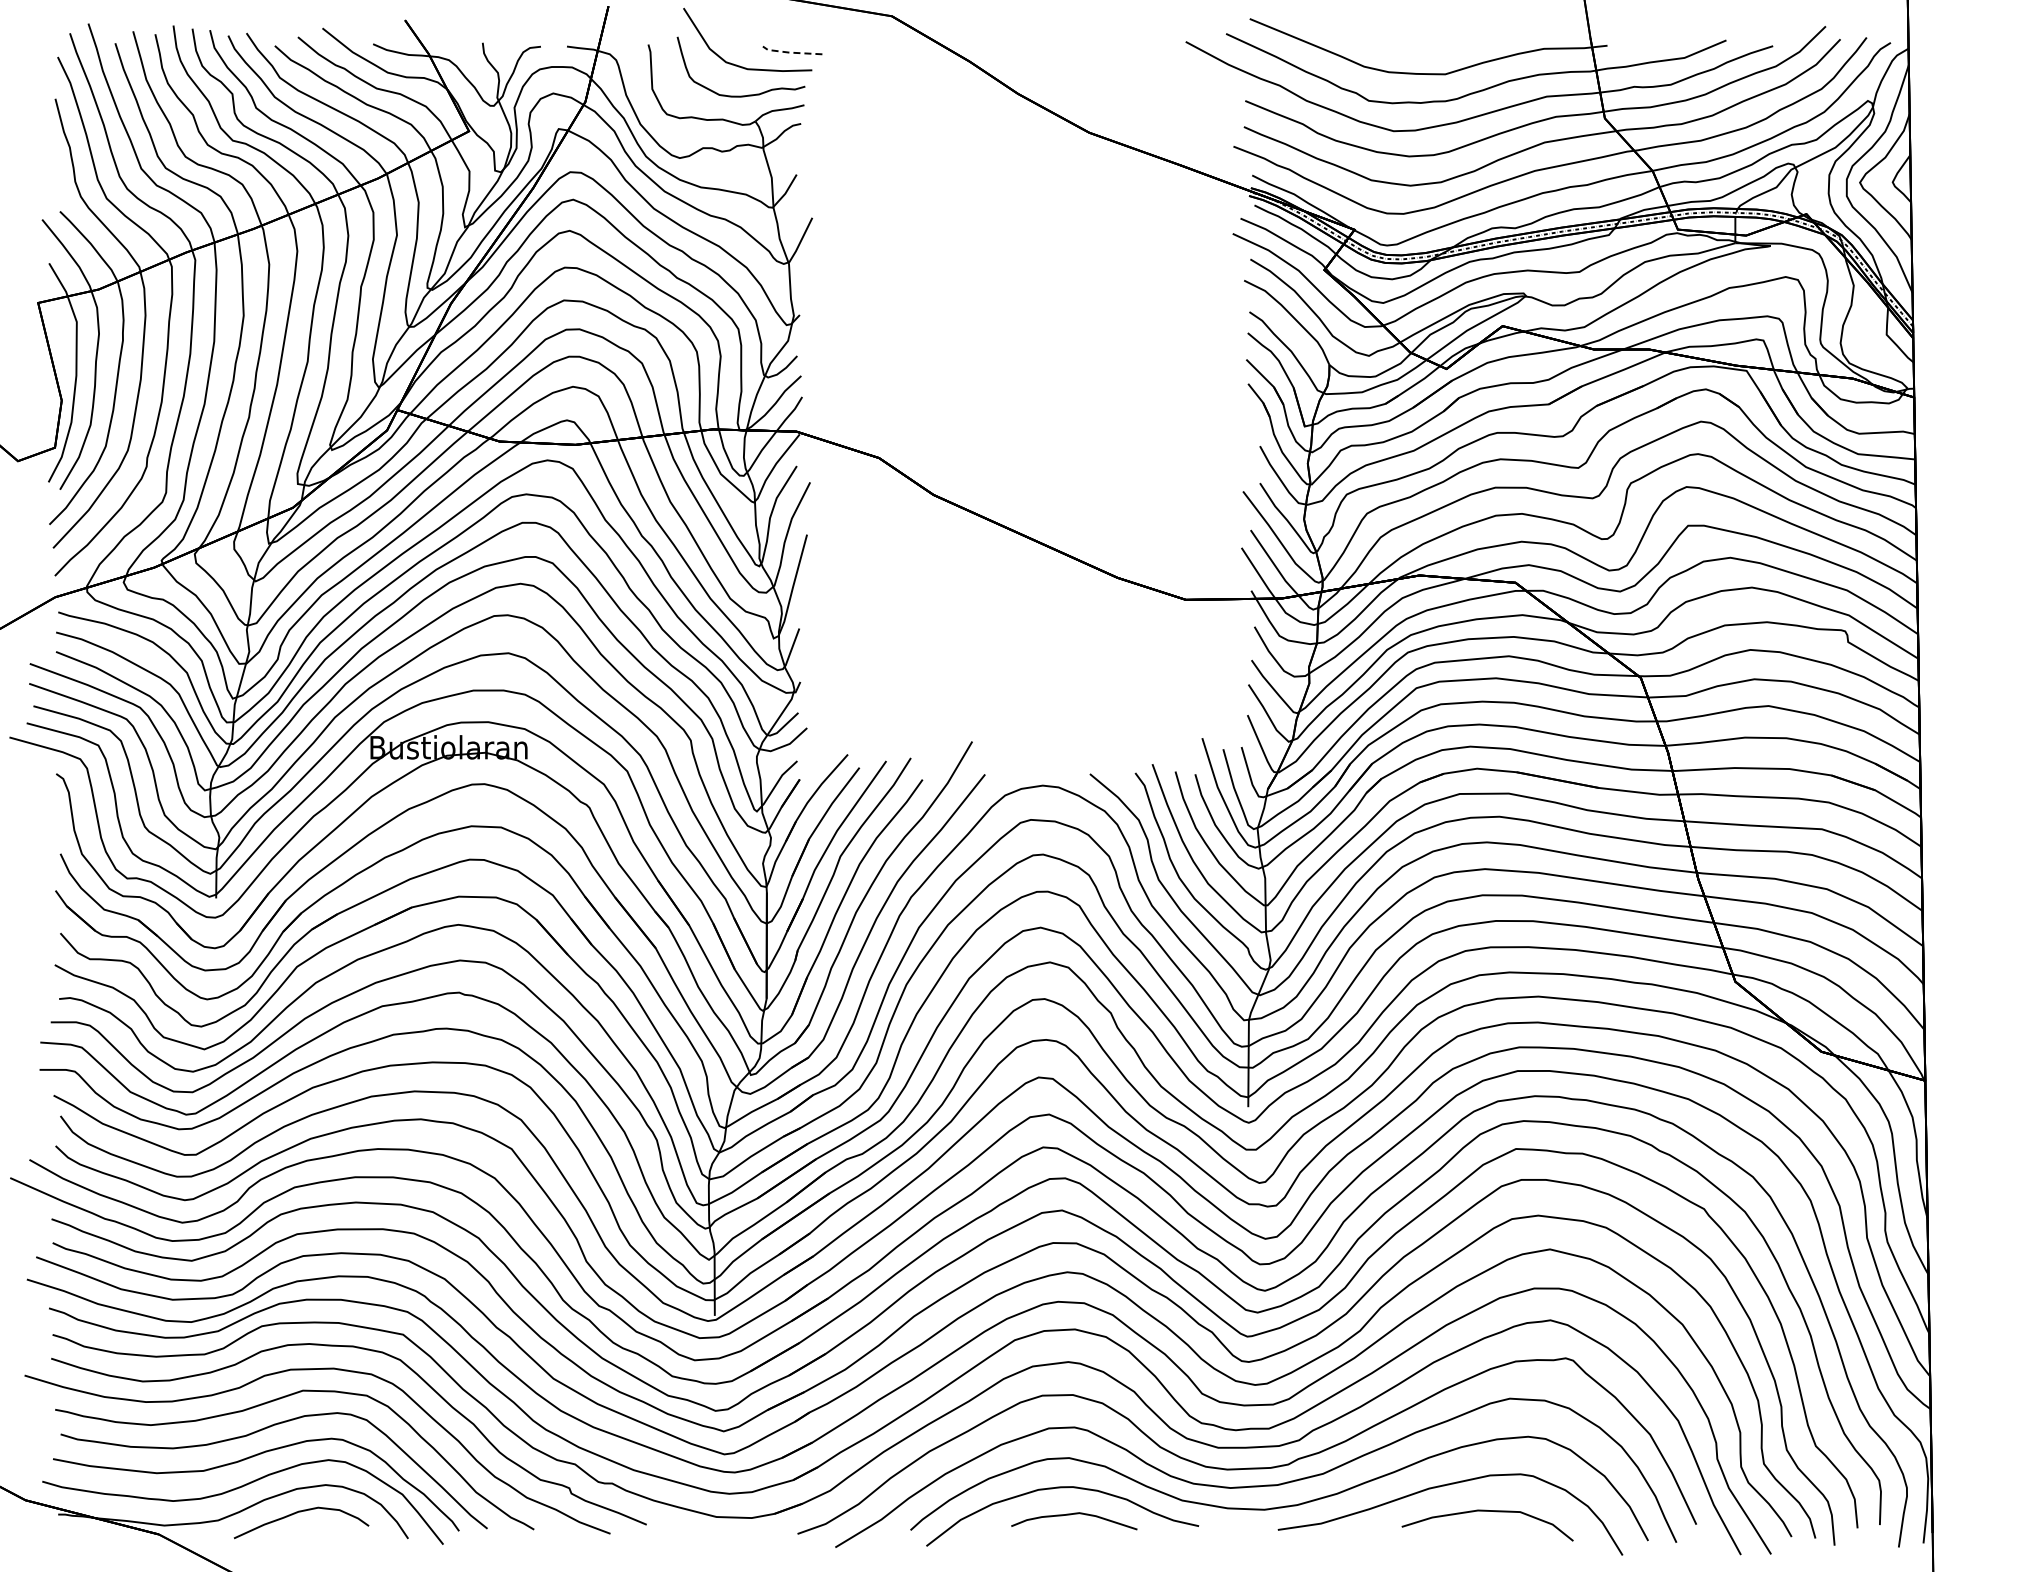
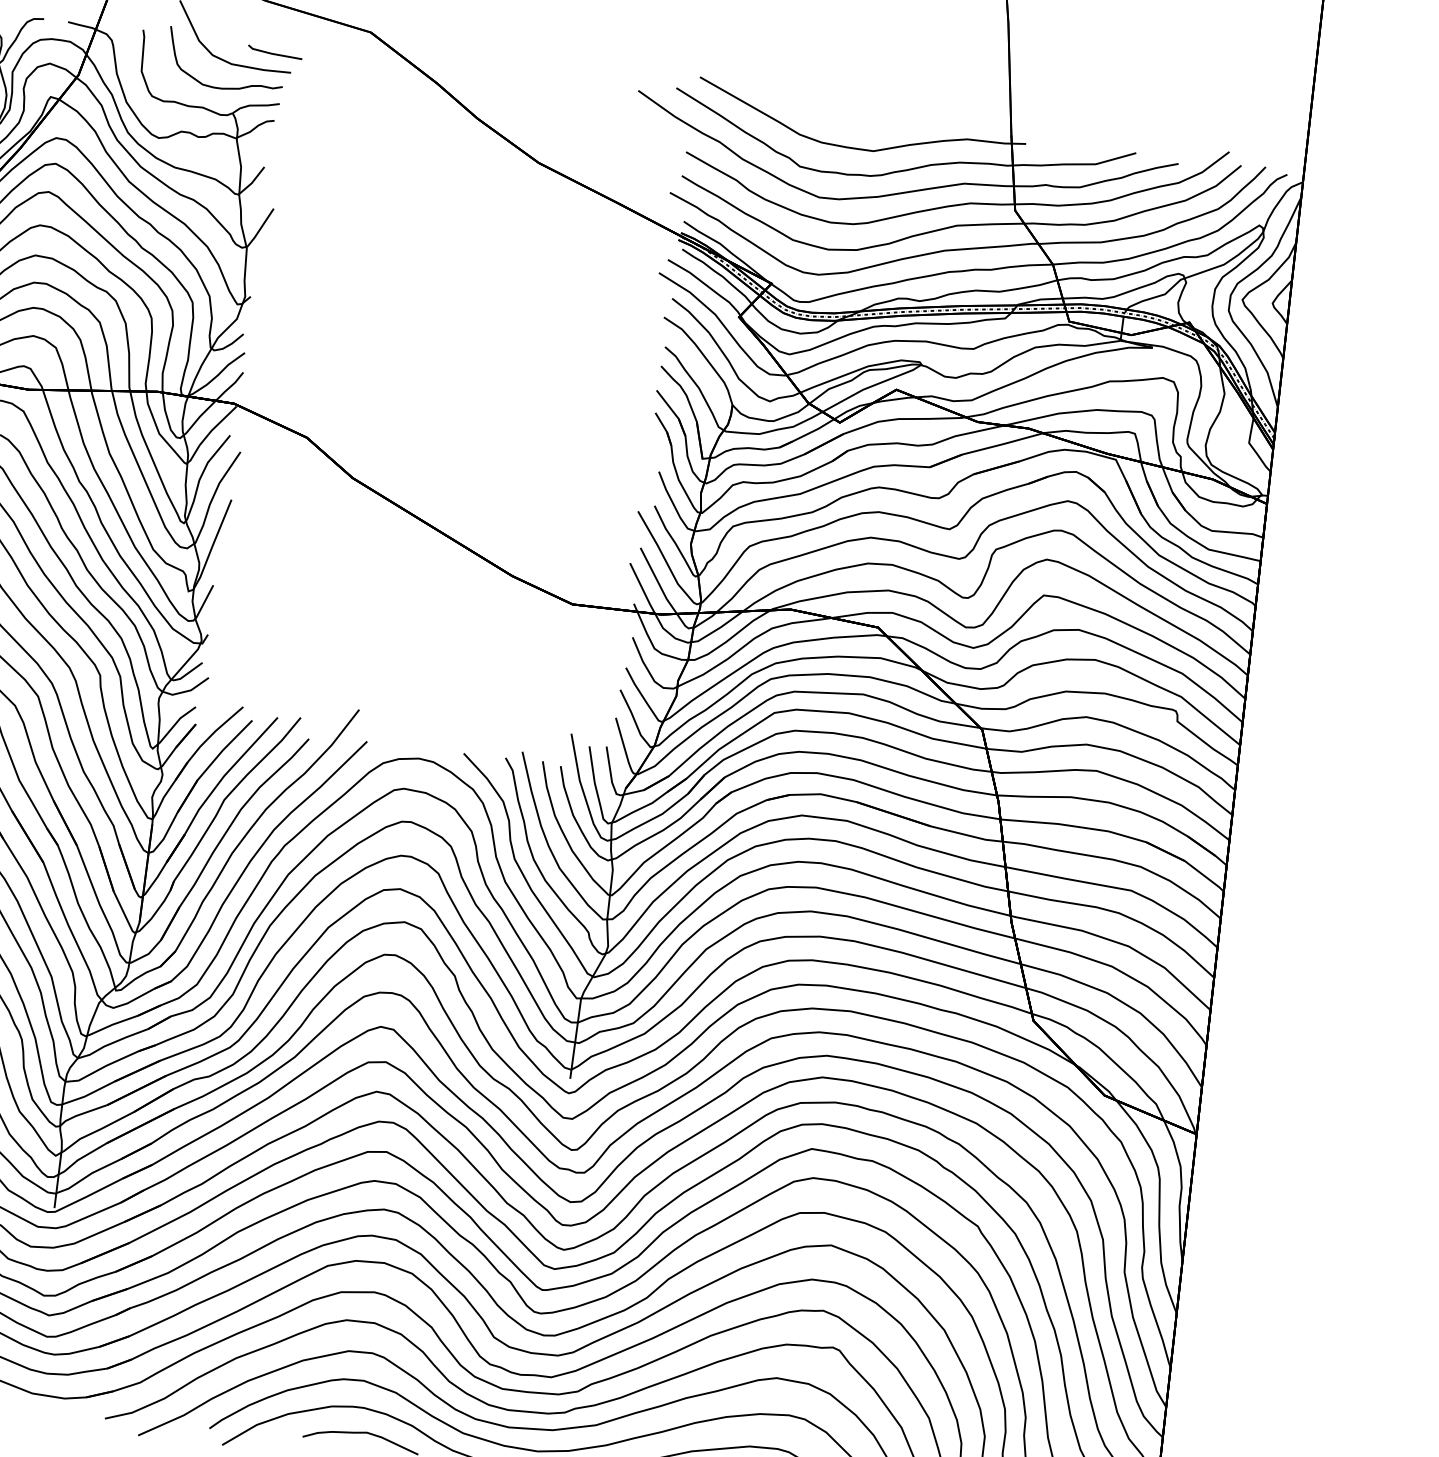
line: (790, 52) -> (273, 53), dashed -> solid

